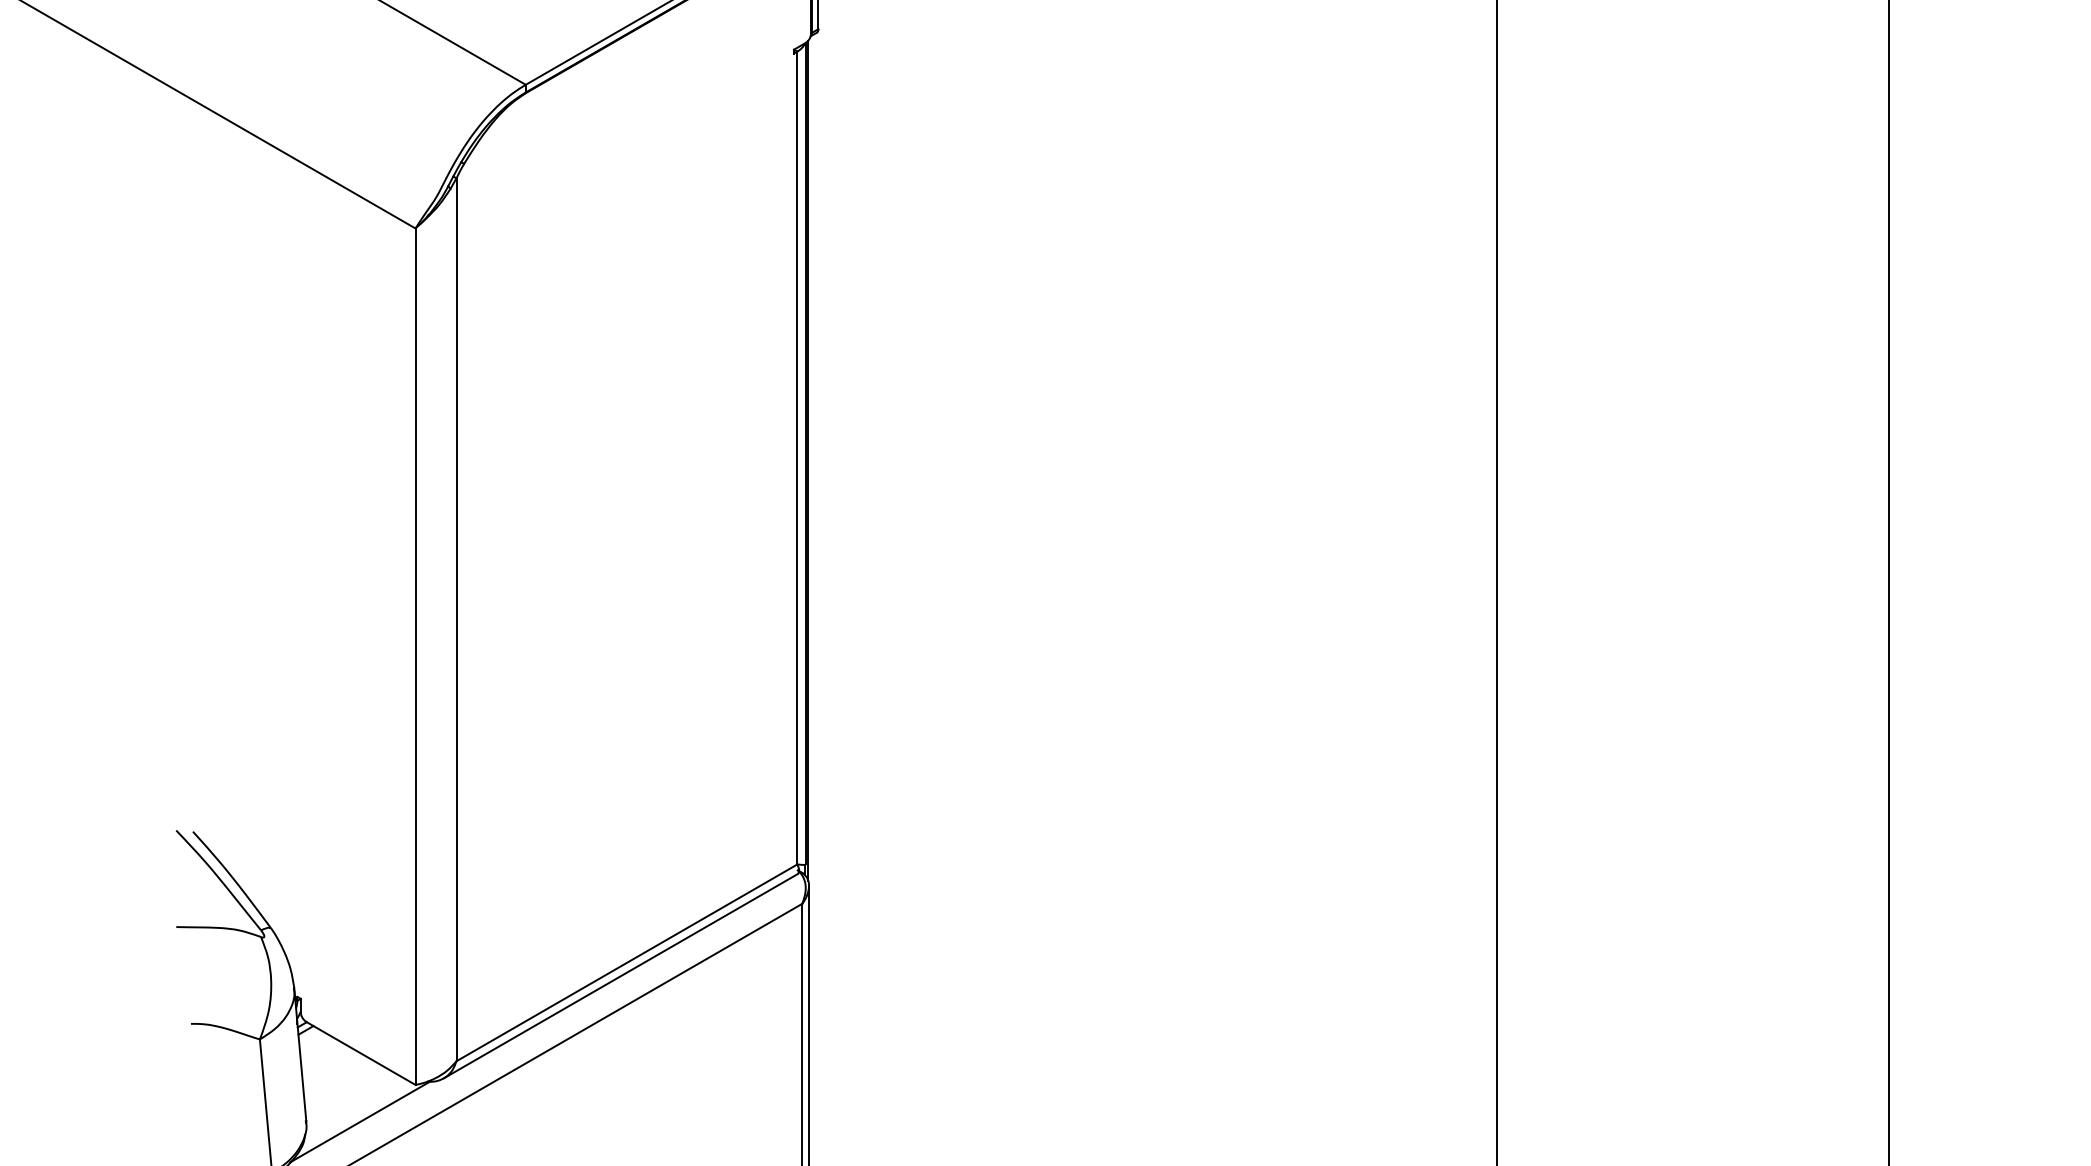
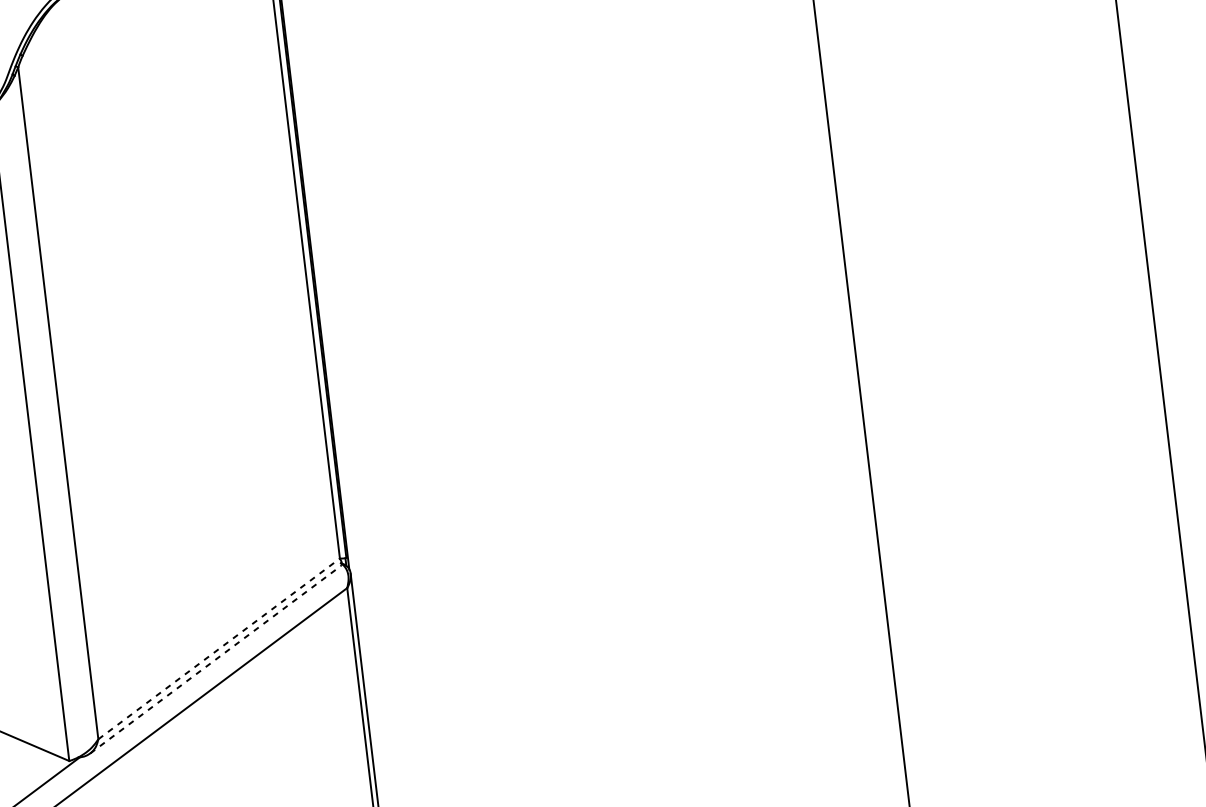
line: (626, 962) -> (218, 648), solid -> dashed
line: (621, 975) -> (216, 659), solid -> dashed

